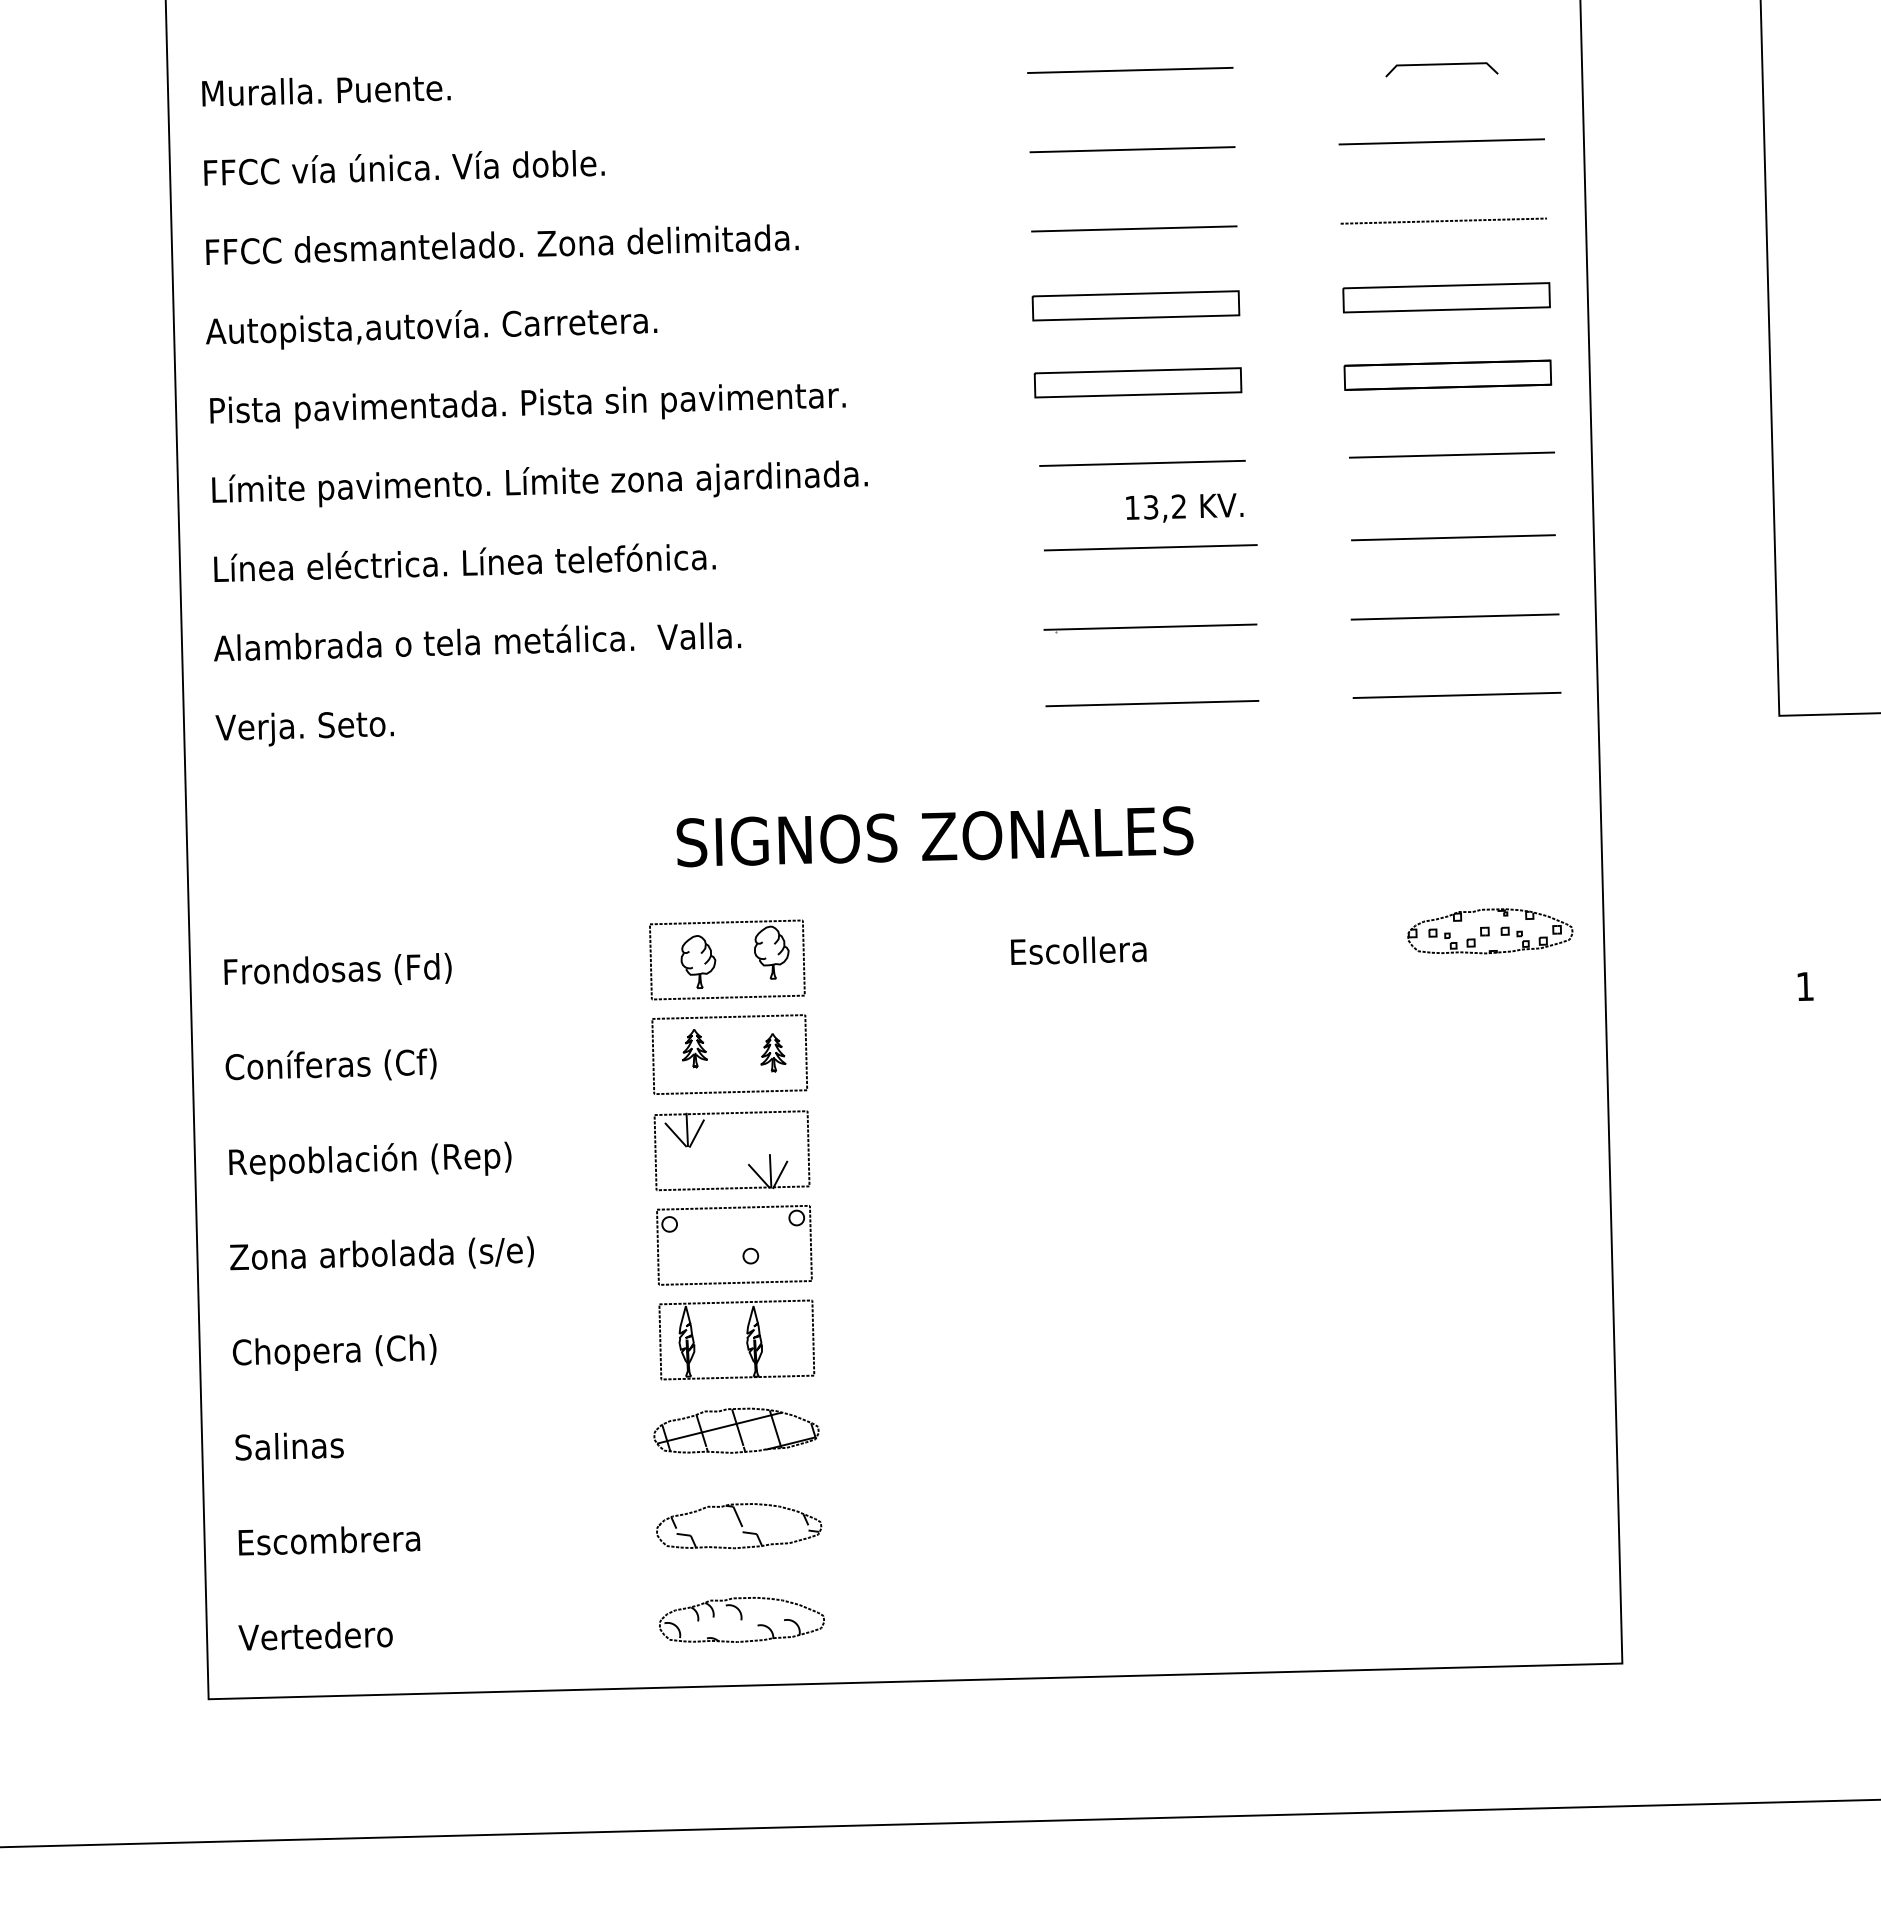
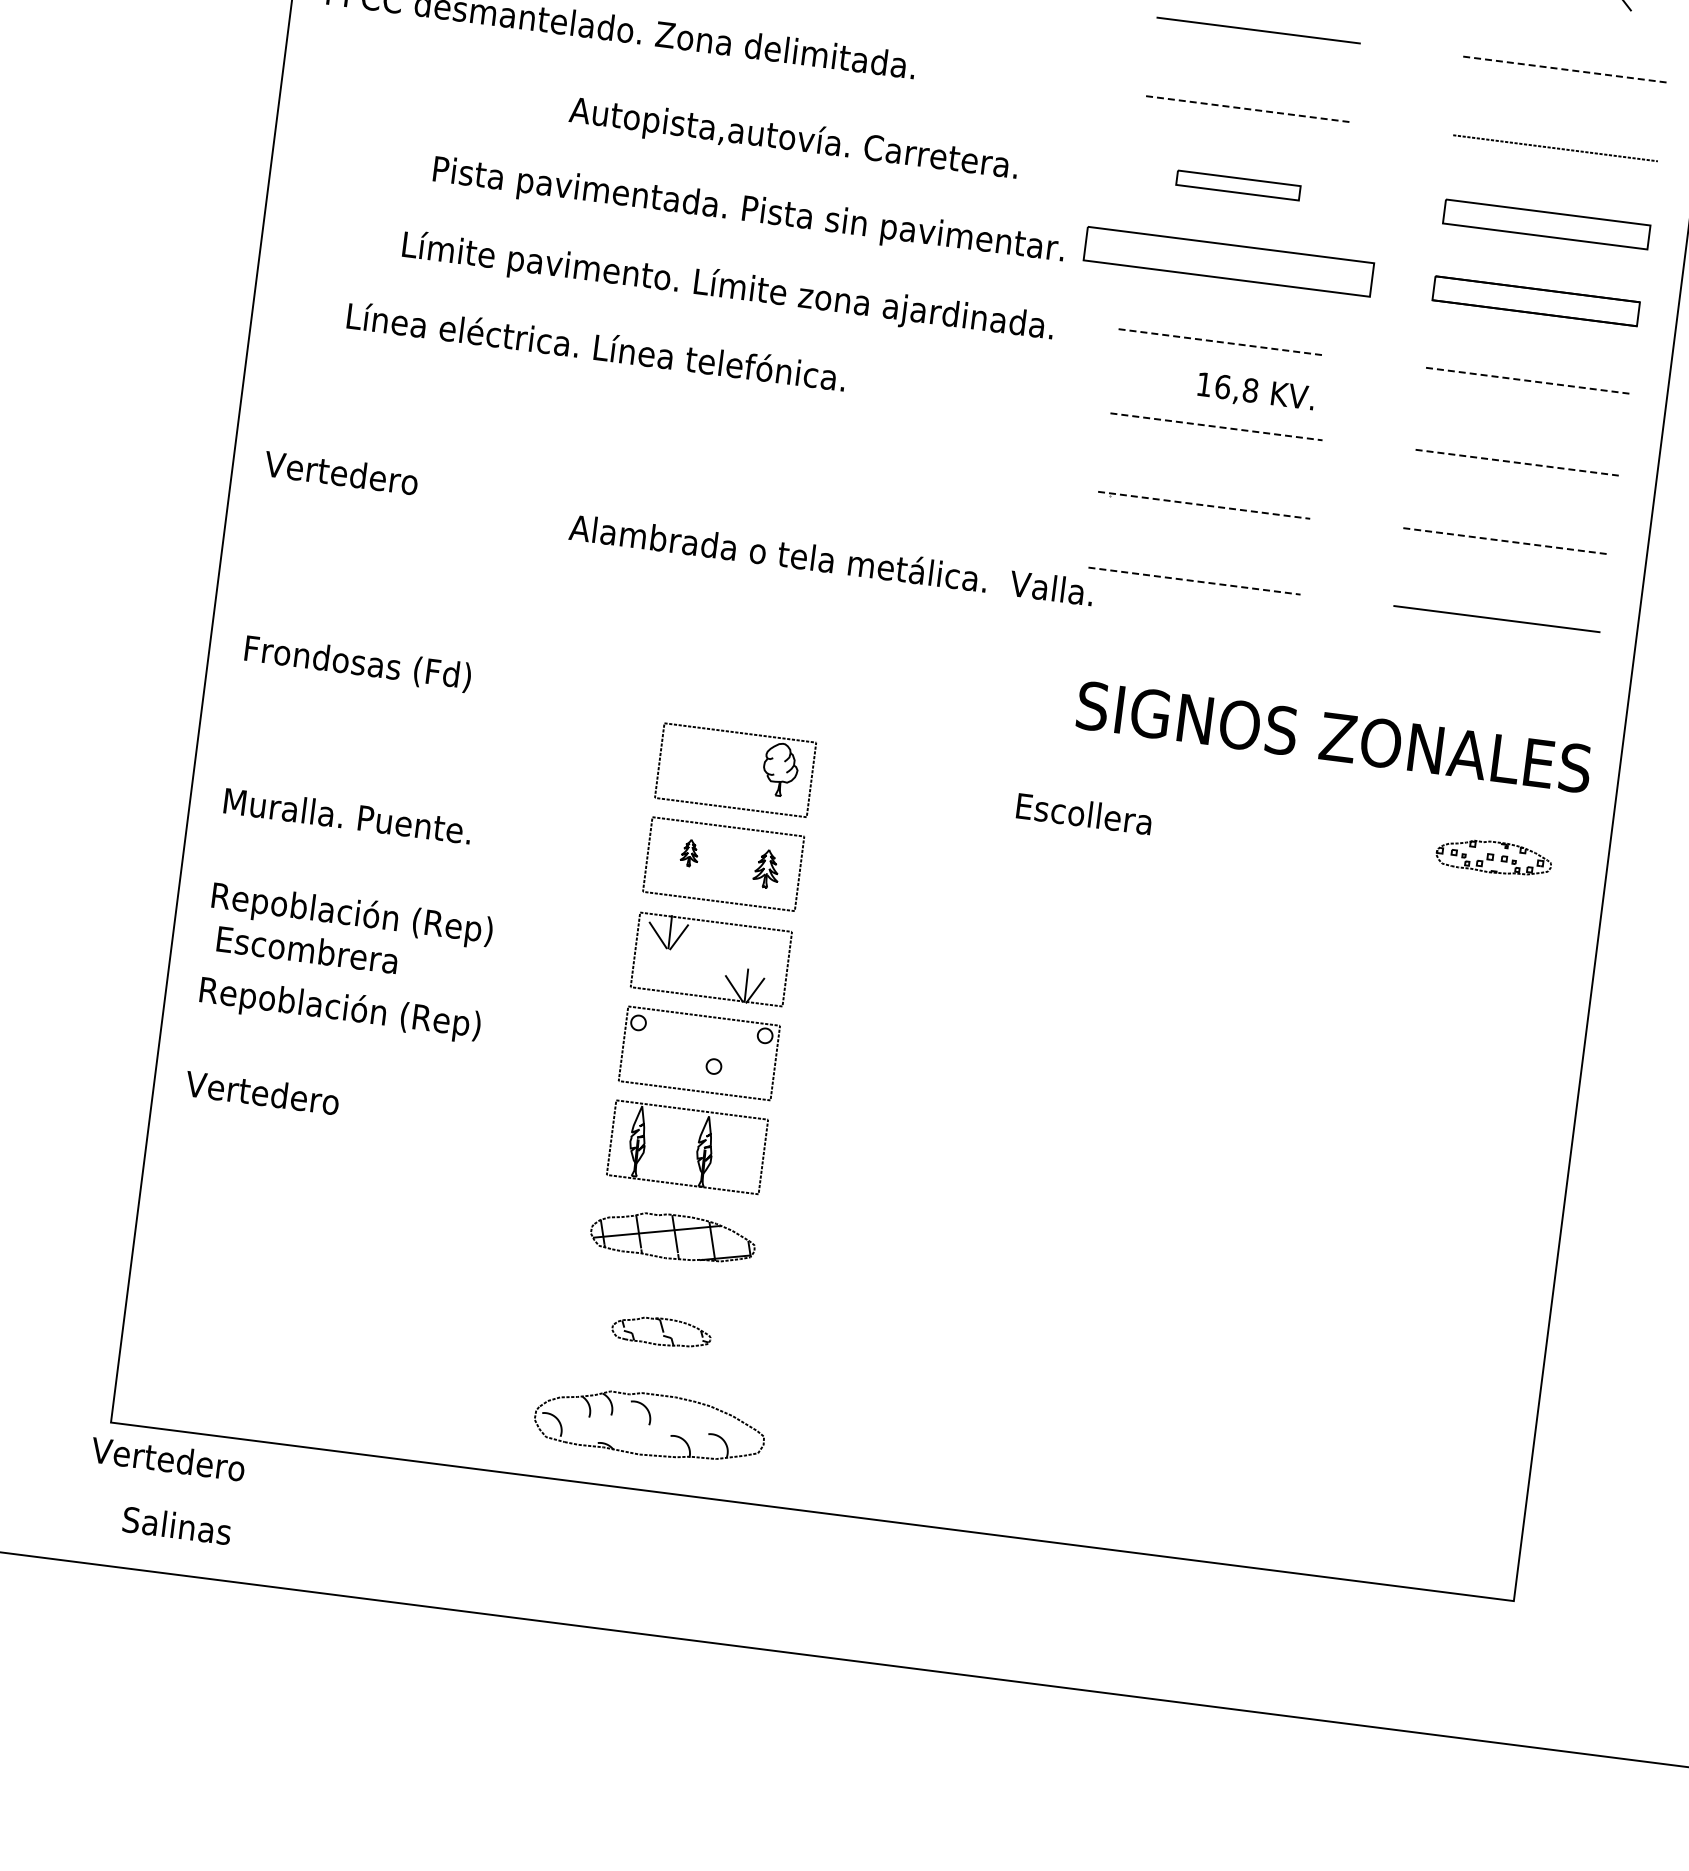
line: (1442, 141) -> (1566, 69), solid -> dashed
line: (1134, 228) -> (1248, 108), solid -> dashed
part: (1135, 305) -> (1238, 185), size x0.6
text: (431, 329) -> (793, 141), moved
part: (1137, 382) -> (1228, 261), size x1.4
text: (527, 406) -> (748, 212), moved
line: (1452, 455) -> (1528, 381), solid -> dashed
line: (1143, 463) -> (1222, 342), solid -> dashed
text: (539, 483) -> (727, 287), moved
text: (1164, 506) -> (1236, 388), 13,2 -> 16,8
line: (1453, 537) -> (1517, 462), solid -> dashed
line: (1150, 547) -> (1216, 426), solid -> dashed
text: (464, 562) -> (596, 346), moved
line: (1455, 617) -> (1507, 541), solid -> dashed
line: (1150, 627) -> (1204, 505), solid -> dashed
text: (477, 641) -> (831, 559), moved
line: (1152, 703) -> (1194, 581), solid -> dashed
text: (330, 728) -> (378, 481), Verja. Seto. -> Vertedero
text: (934, 836) -> (1333, 736), moved
part: (1490, 931) -> (1494, 857), size x0.7
part: (698, 961) -> (706, 767), removed
text: (337, 968) -> (357, 661), moved
part: (694, 1048) -> (689, 852), size x0.7
text: (350, 1064) -> (347, 816), Coníferas (Cf) -> Muralla. Puente.
text: (381, 1256) -> (348, 1011), Zona arbolada (s/e) -> Repoblación (Rep)
text: (333, 1352) -> (286, 1098), Chopera (Ch) -> Vertedero
text: (289, 1446) -> (176, 1525), moved
part: (739, 1526) -> (661, 1332), size x0.6
text: (329, 1540) -> (307, 950), moved
part: (741, 1619) -> (649, 1424), size x1.4
text: (315, 1635) -> (168, 1458), moved

